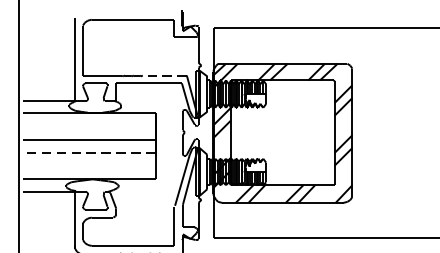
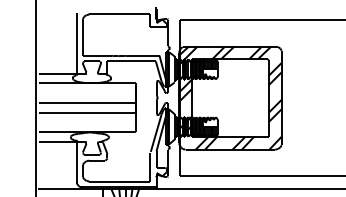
line: (163, 75) -> (142, 55), dashed -> solid
line: (89, 152) -> (87, 112), dashed -> solid

